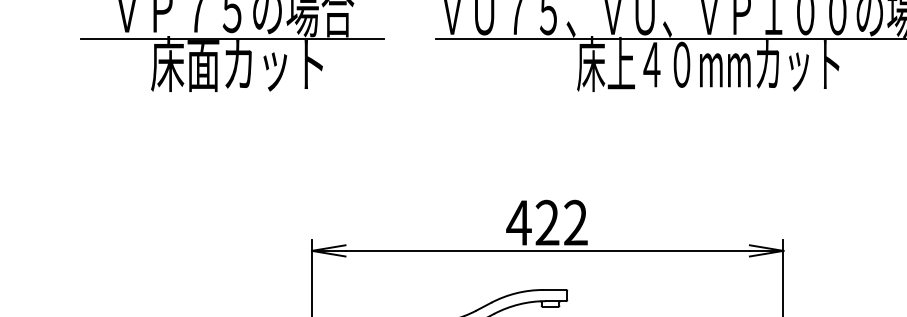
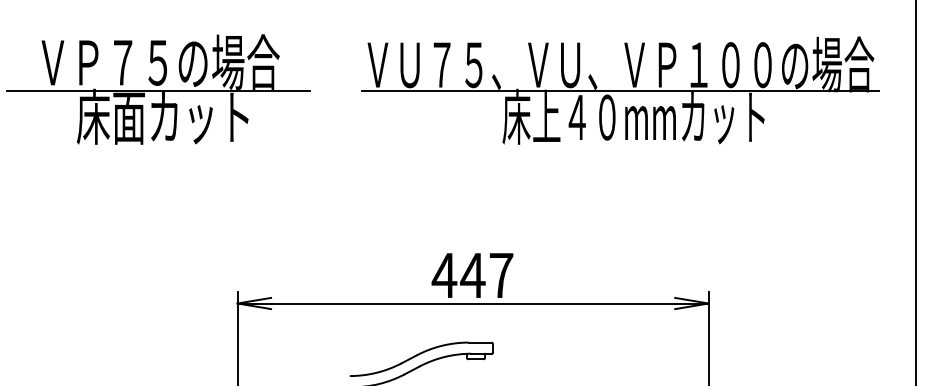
text: (561, 221) -> (486, 274), 422 -> 447

